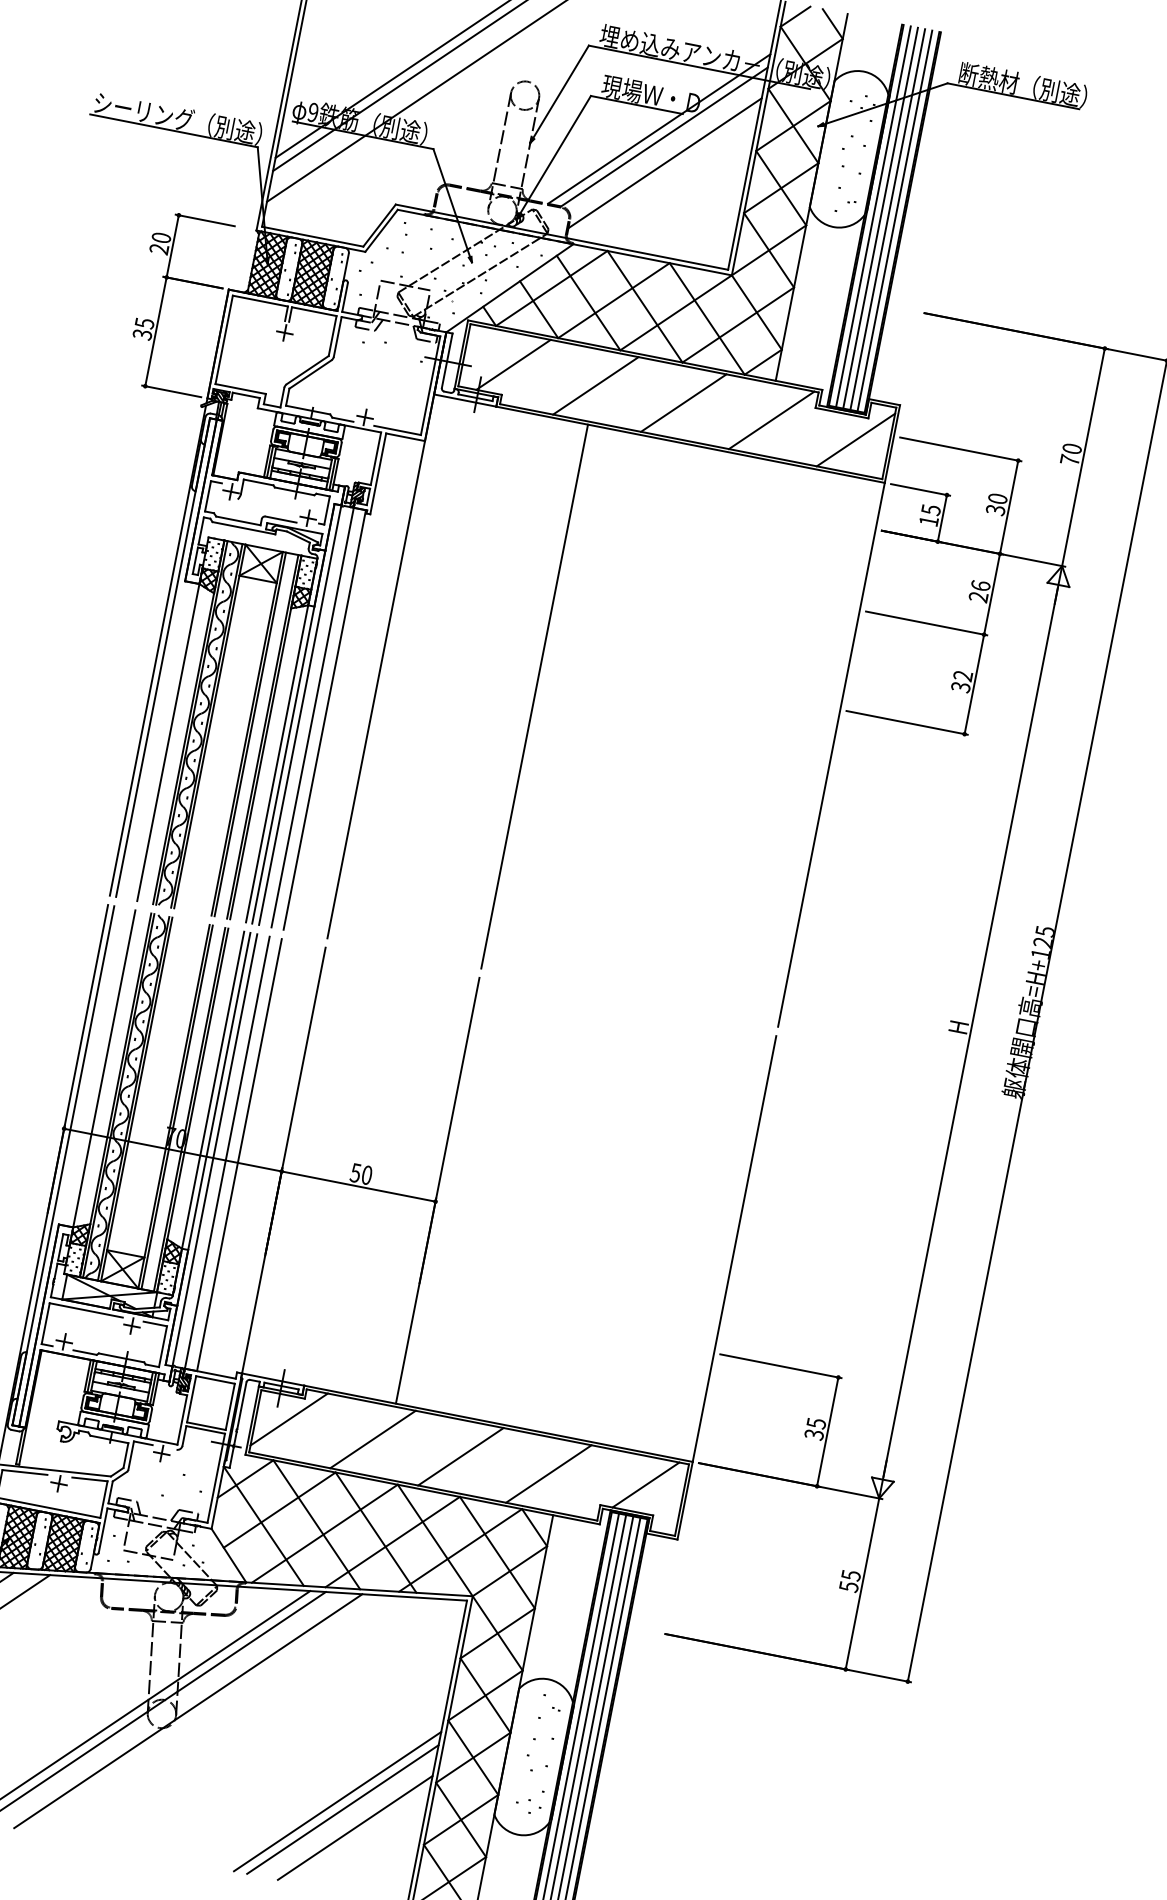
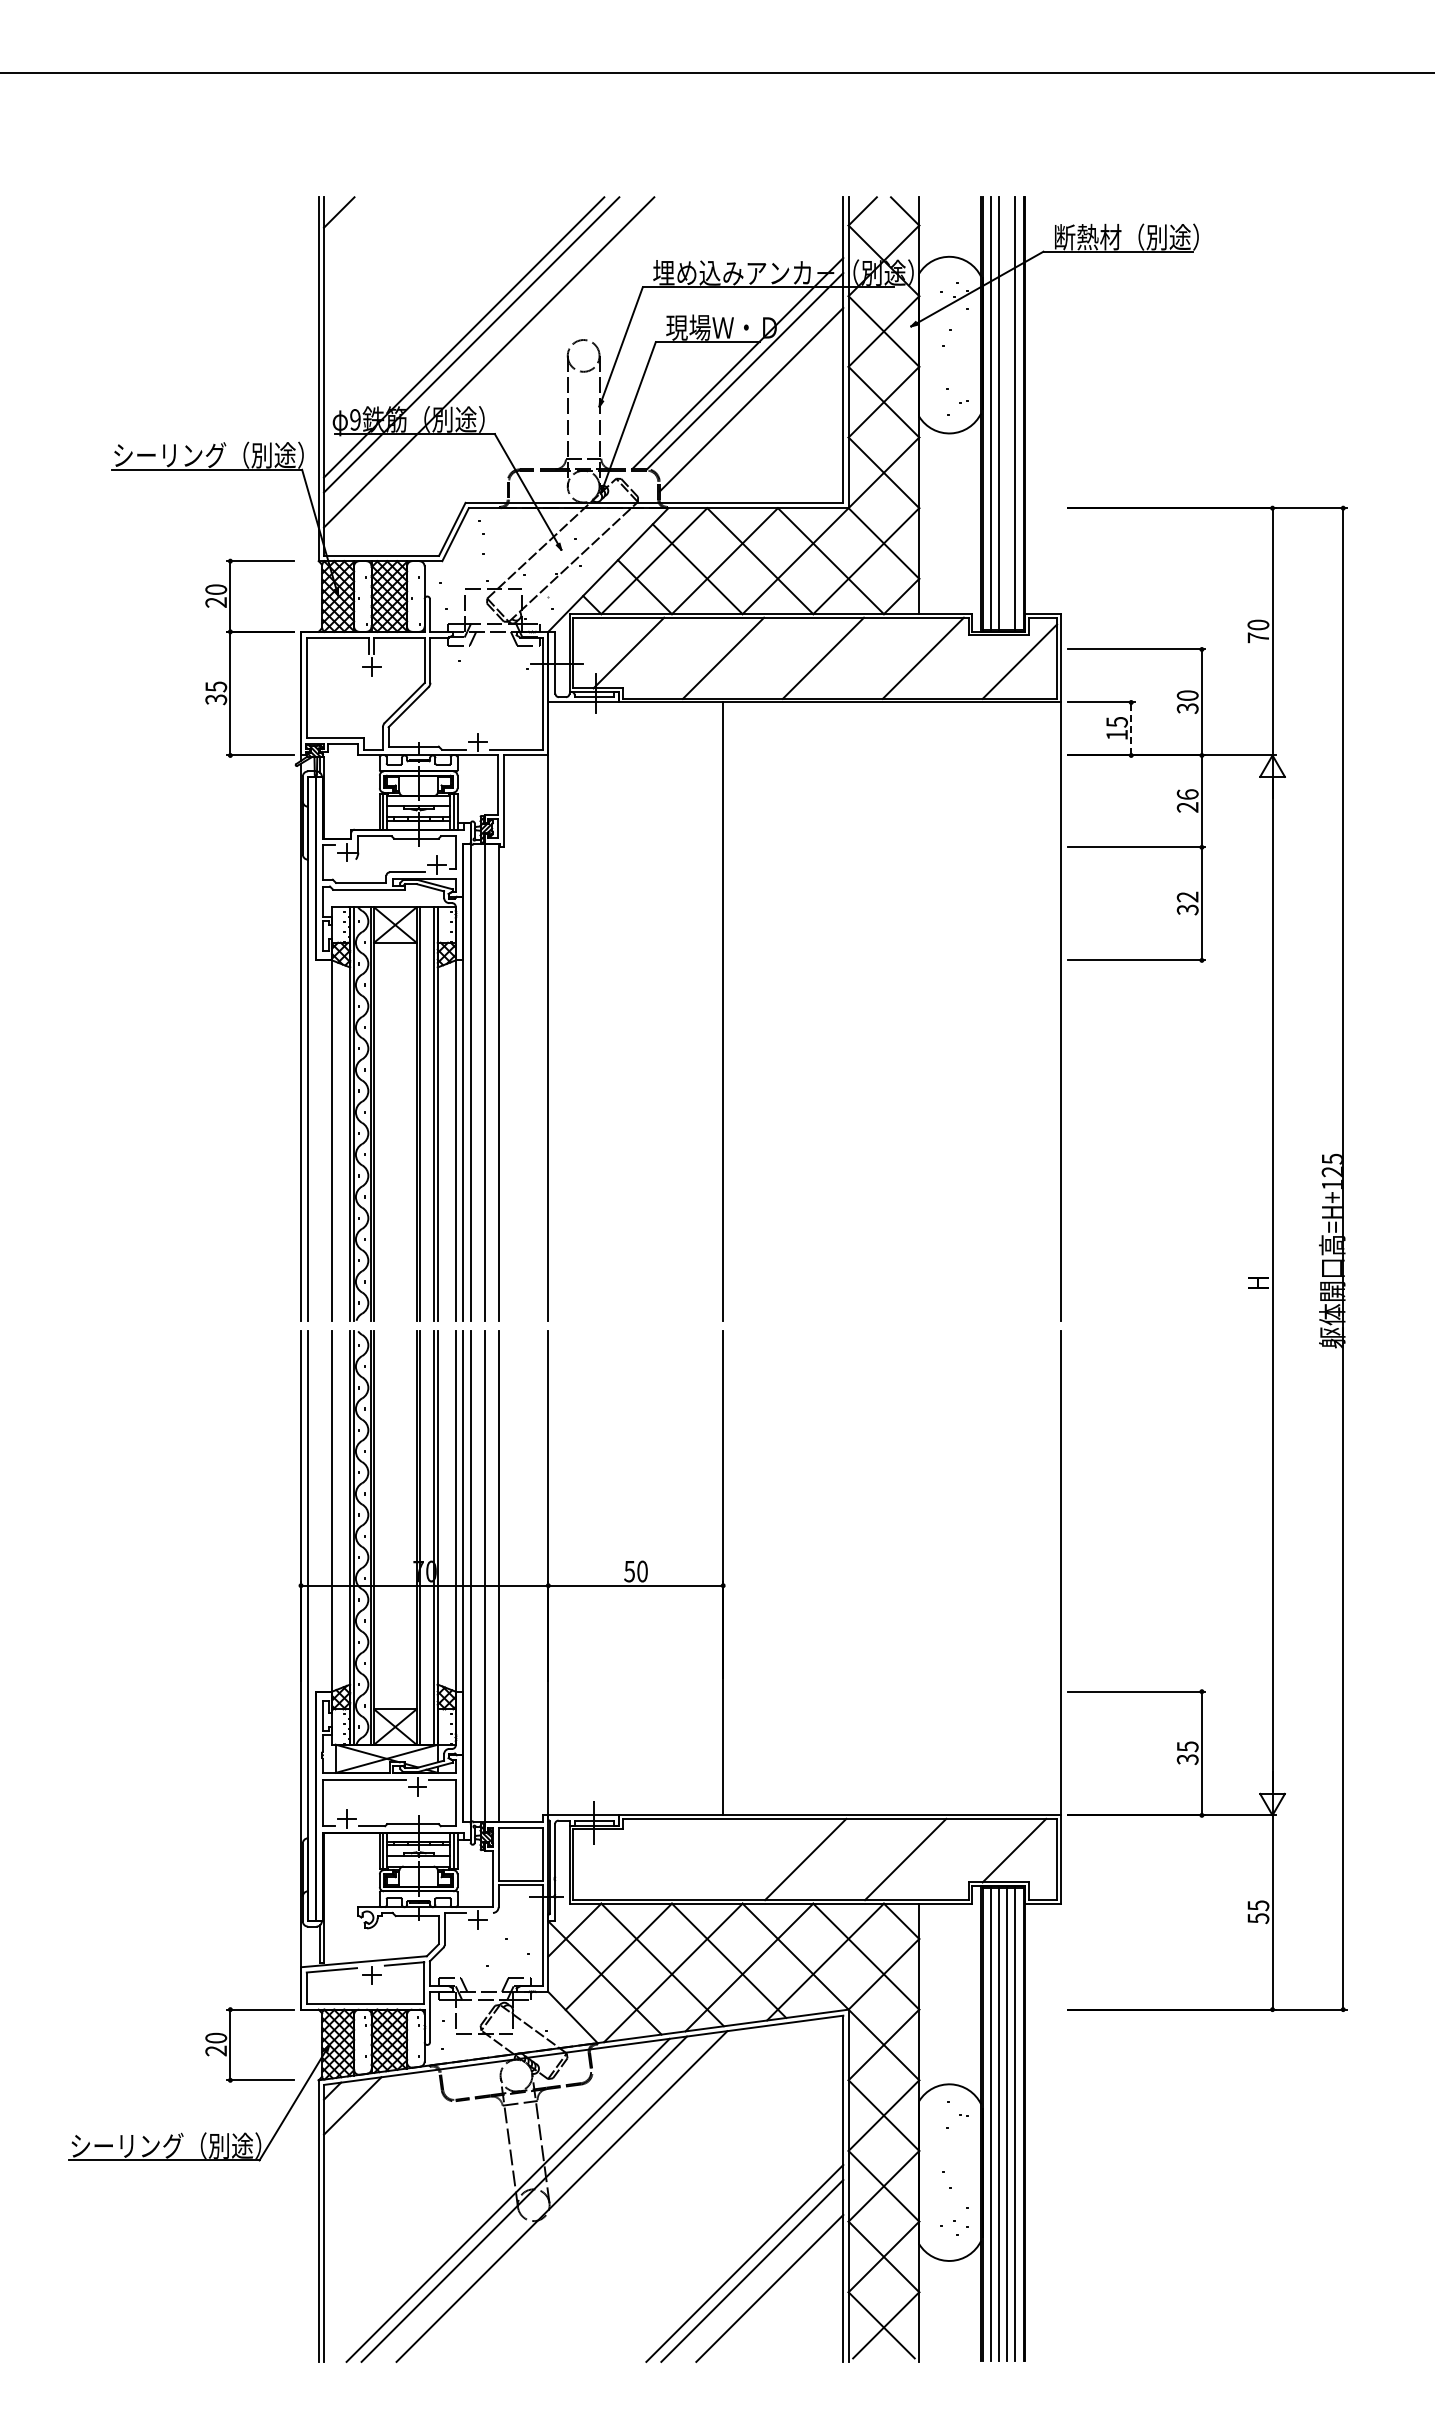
line: (887, 219) -> (1007, 413), removed
line: (942, 518) -> (1131, 728), solid -> dashed
line: (288, 1419) -> (609, 1855), removed
line: (372, 1439) -> (705, 1859), removed

